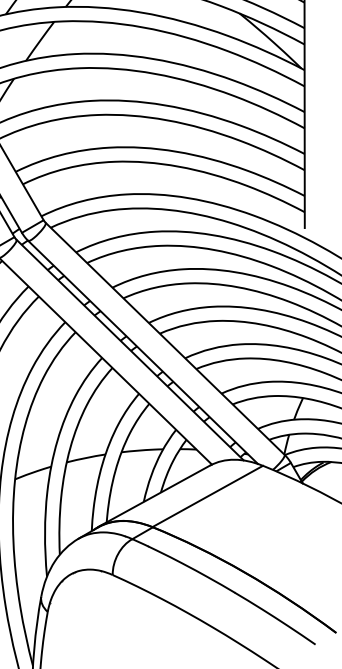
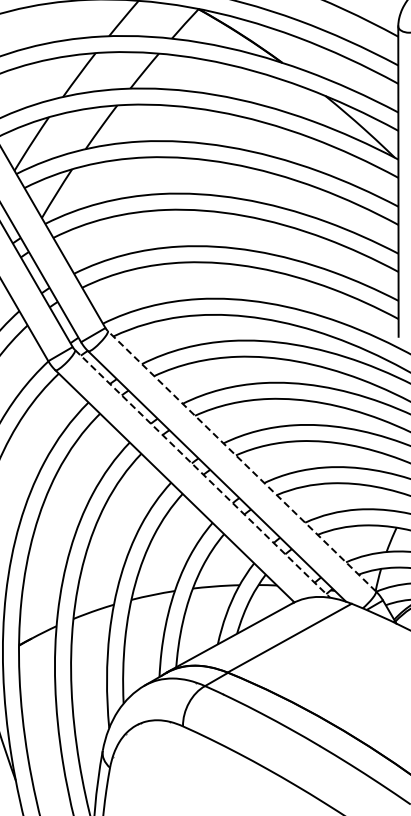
line: (164, 339) -> (241, 461), solid -> dashed
line: (130, 349) -> (202, 473), solid -> dashed

